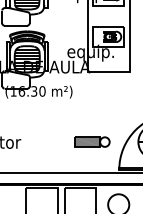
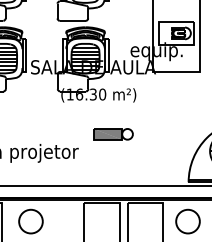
part: (92, 142) -> (113, 134), moved

